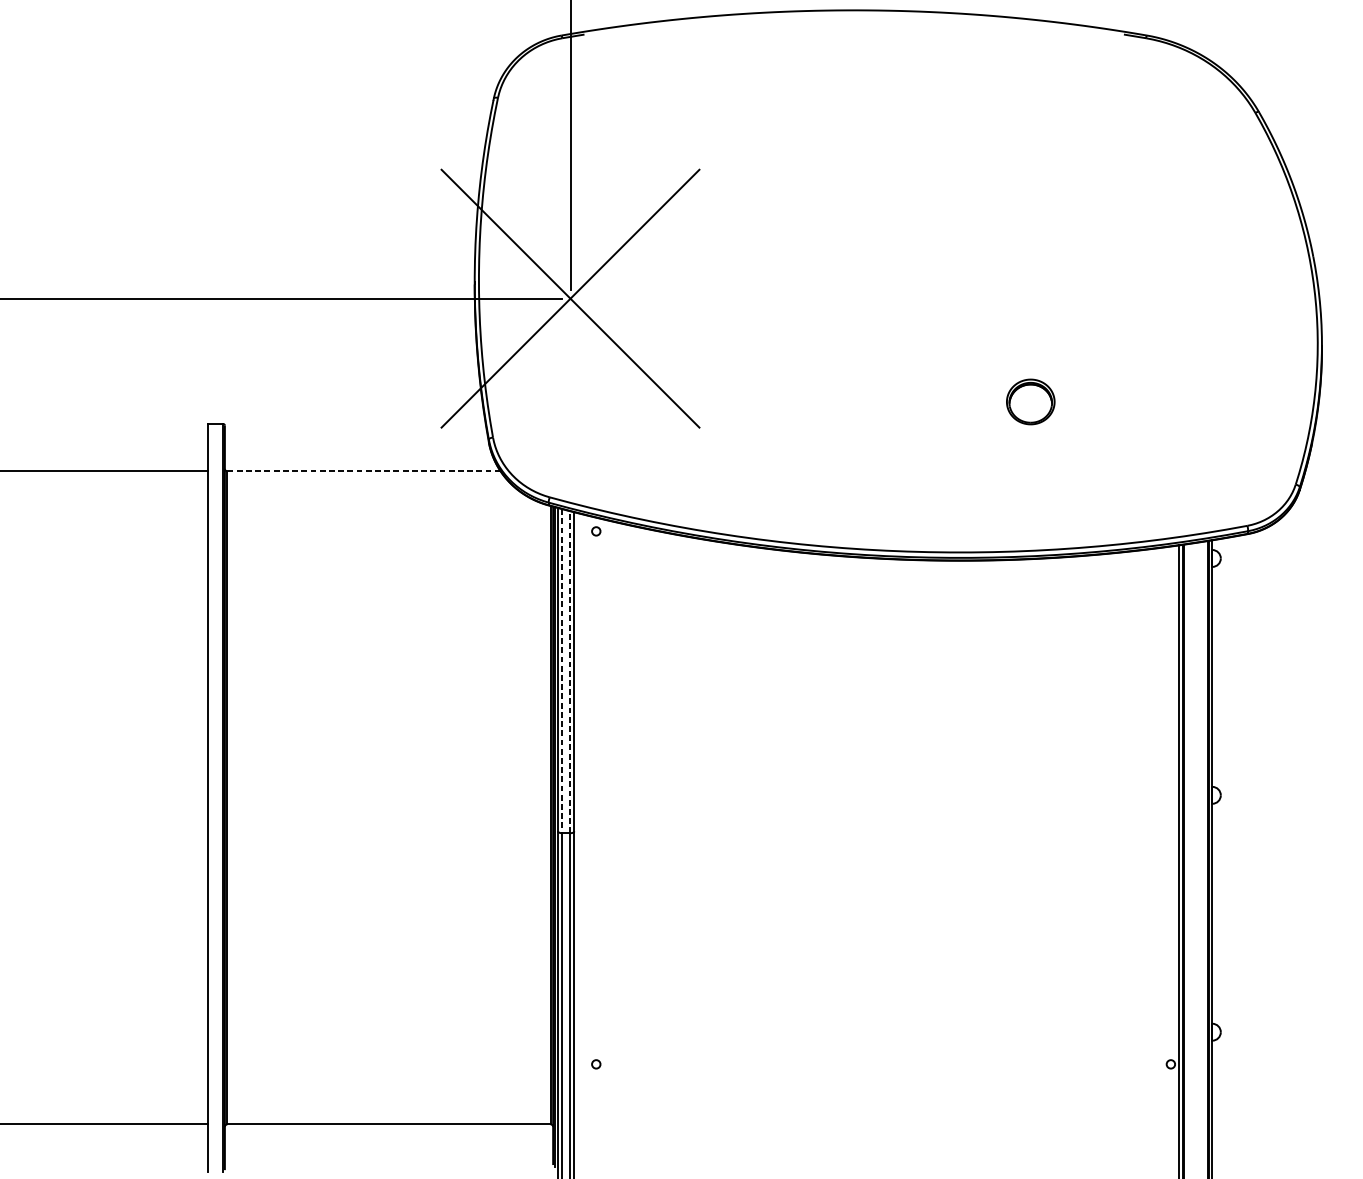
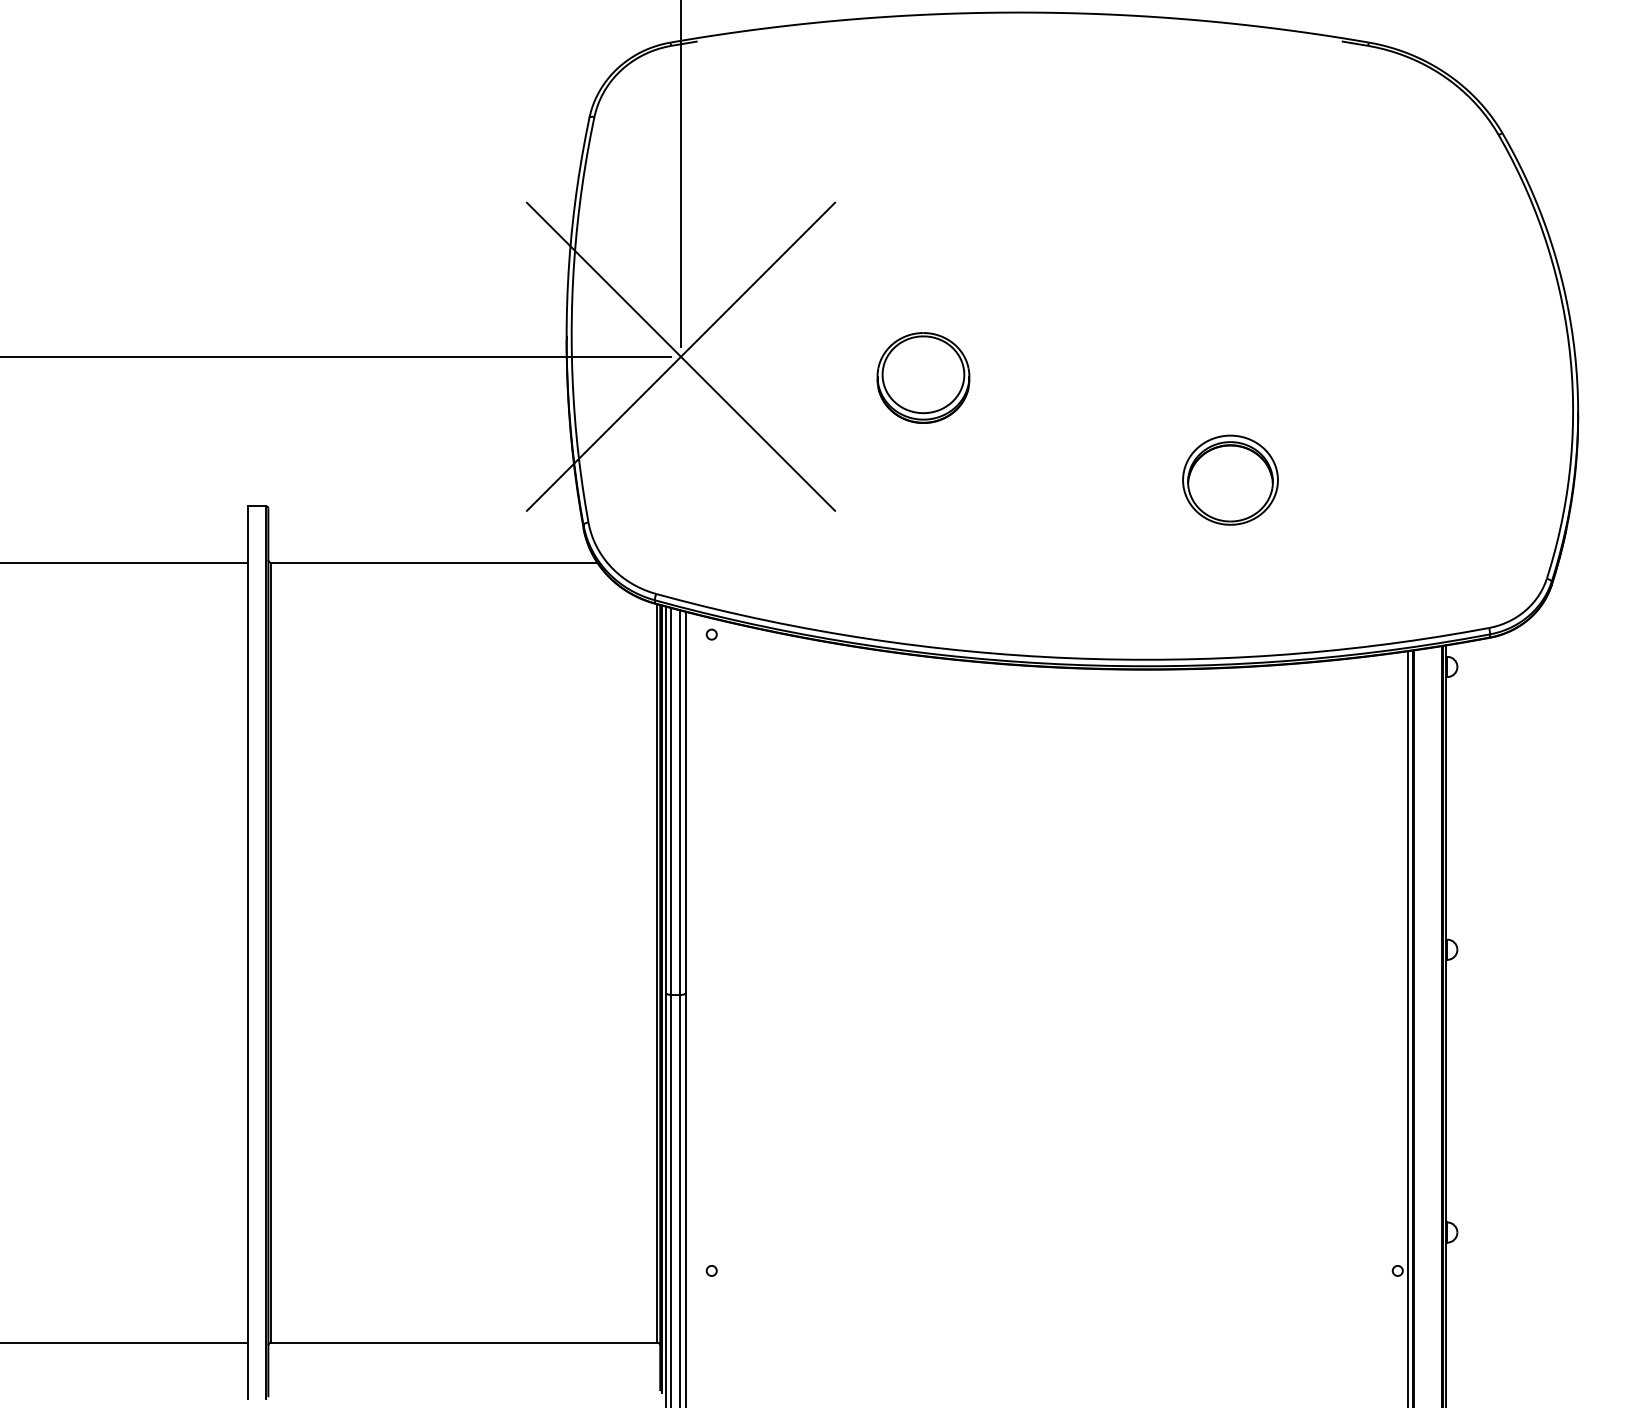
part: (773, 316) -> (923, 377), added
part: (1030, 401) -> (1230, 479), size x1.67
line: (364, 470) -> (434, 562), dashed -> solid
line: (562, 672) -> (671, 802), dashed -> solid
line: (570, 672) -> (680, 802), dashed -> solid

